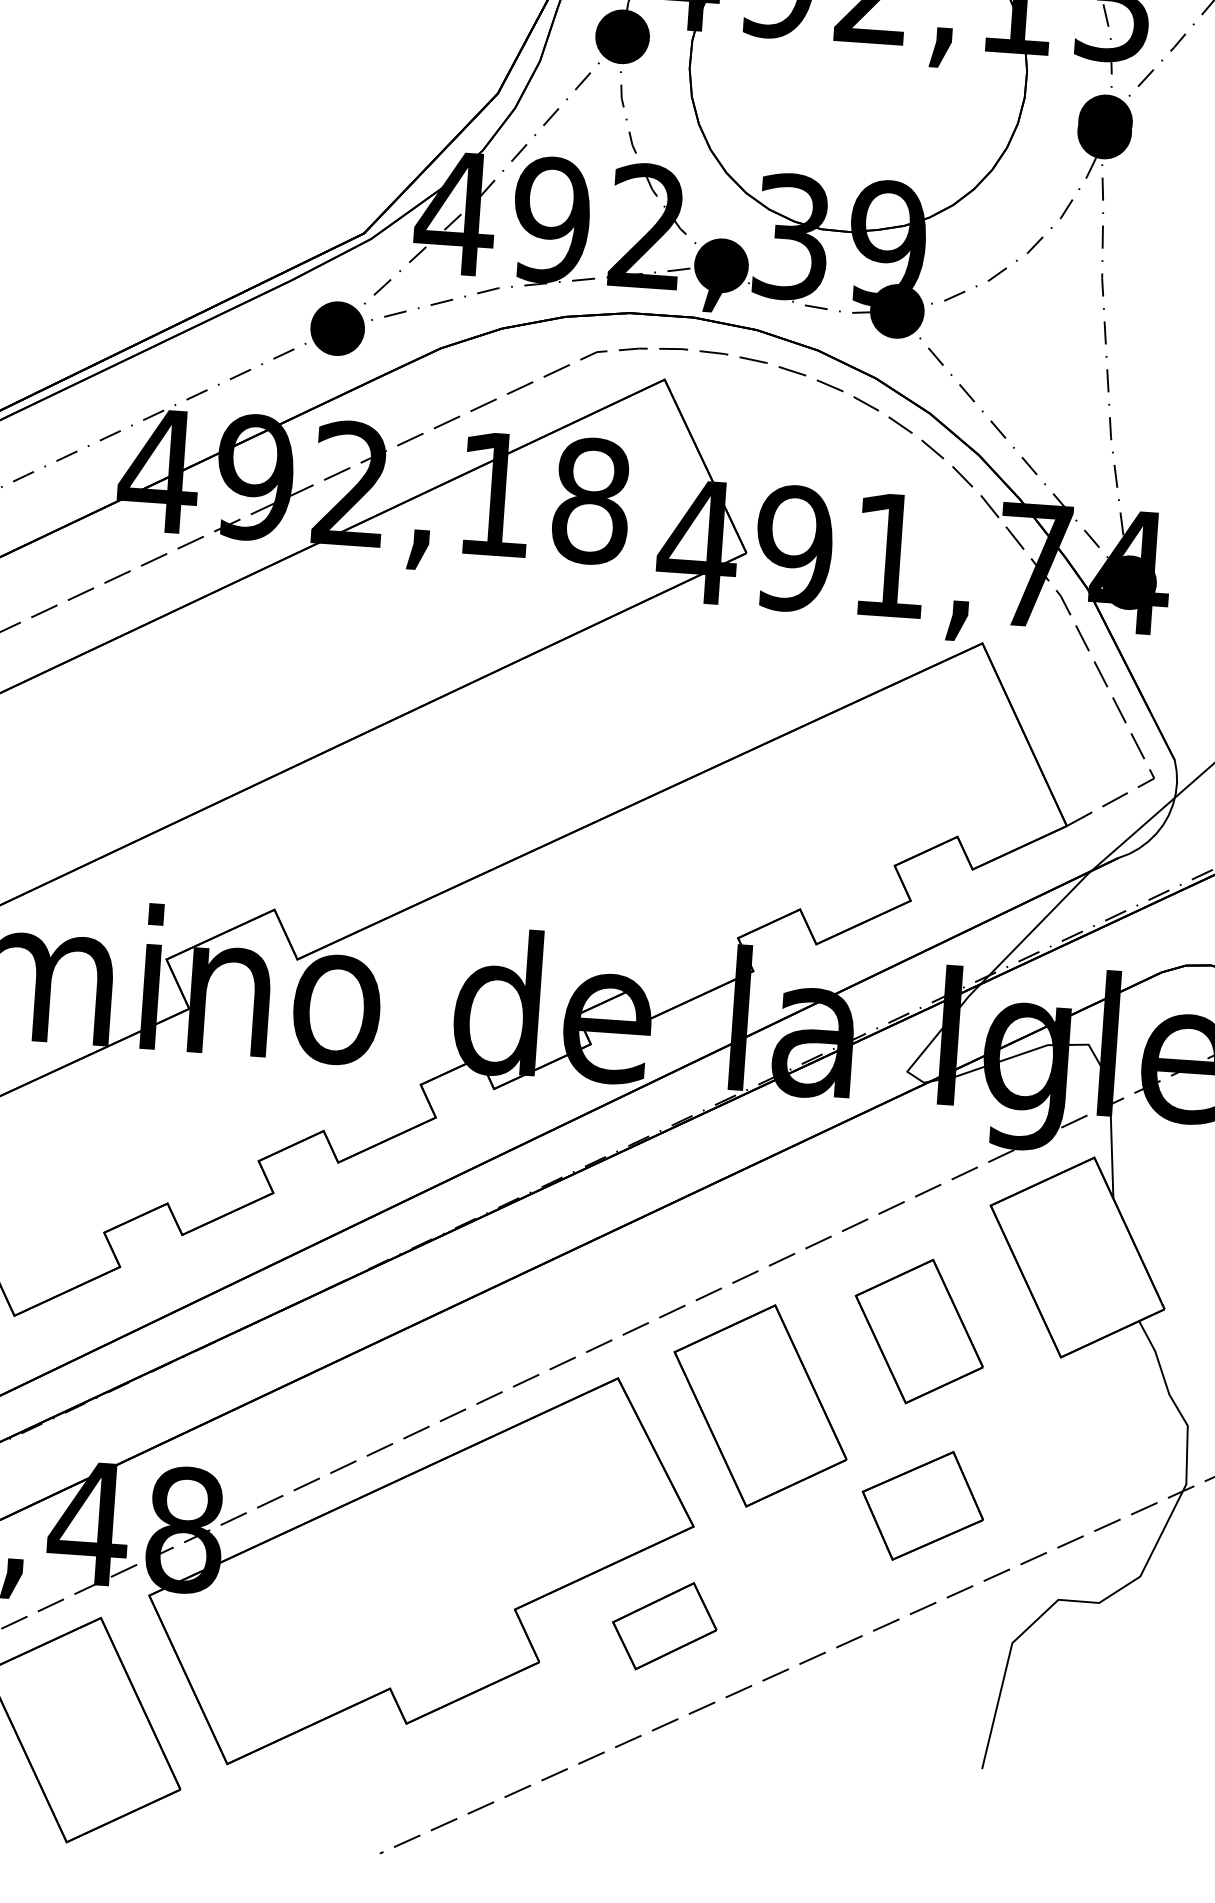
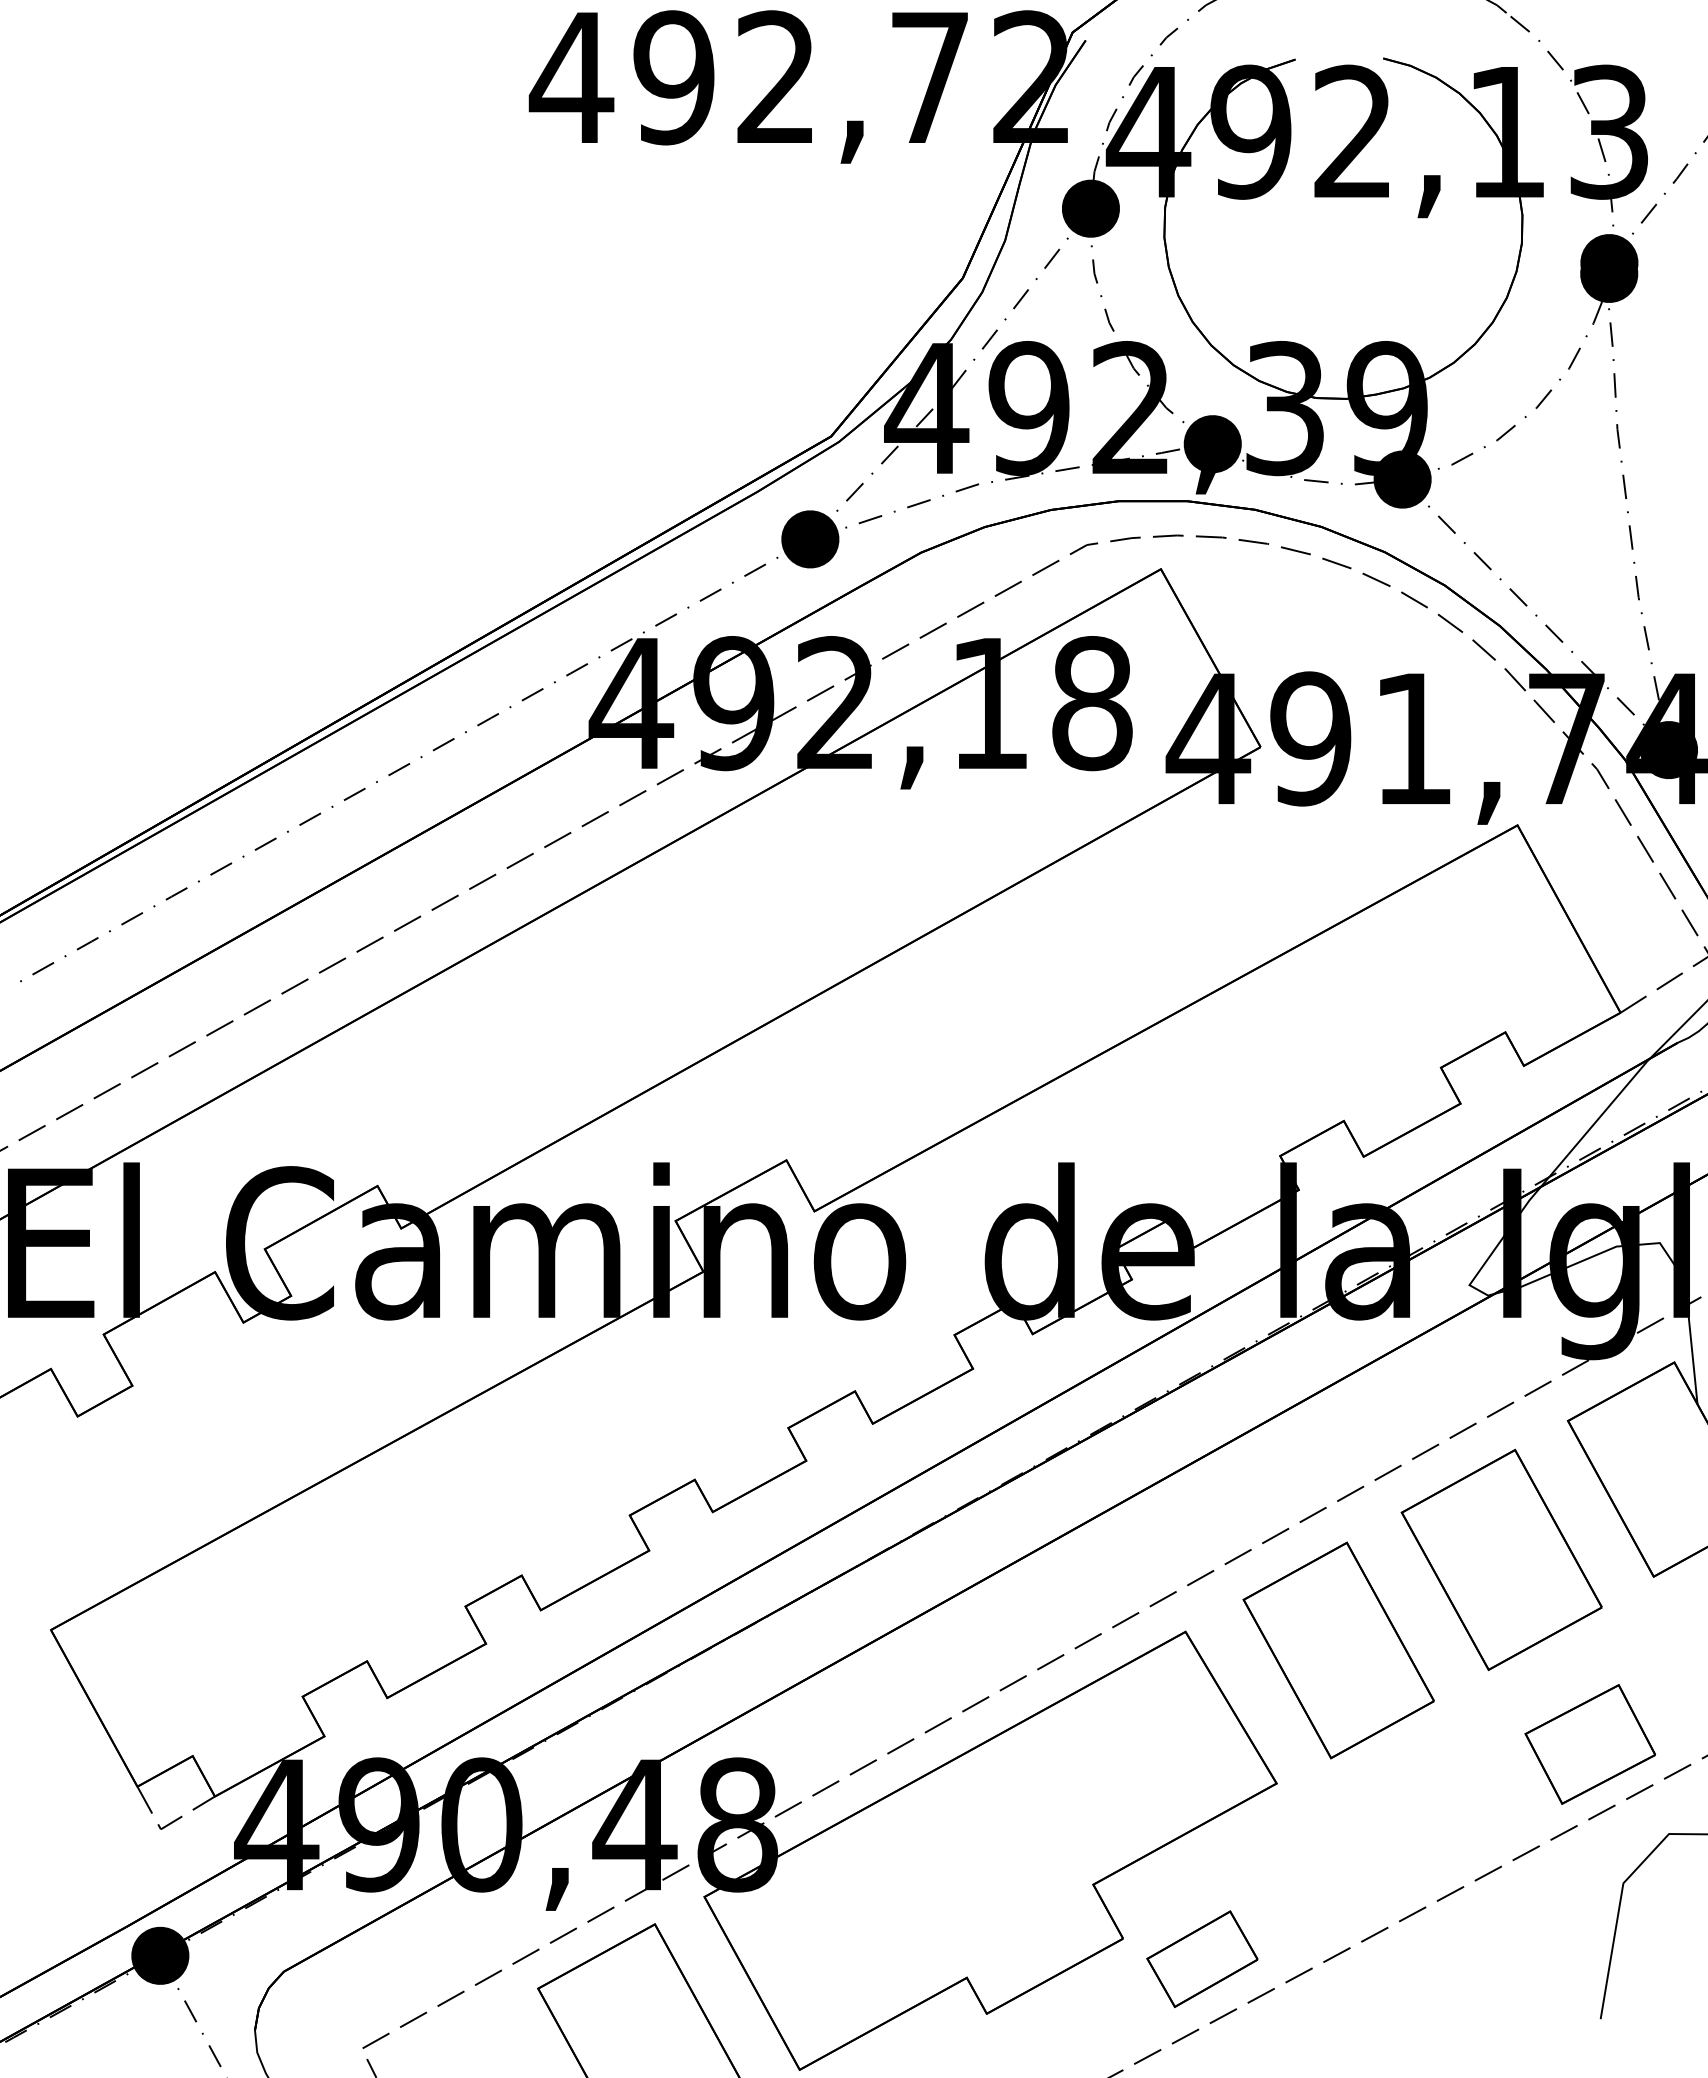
part: (919, 1331) -> (1501, 1559), size x1.43
part: (922, 1505) -> (1589, 1744), moved
part: (664, 1626) -> (1202, 1959), moved

